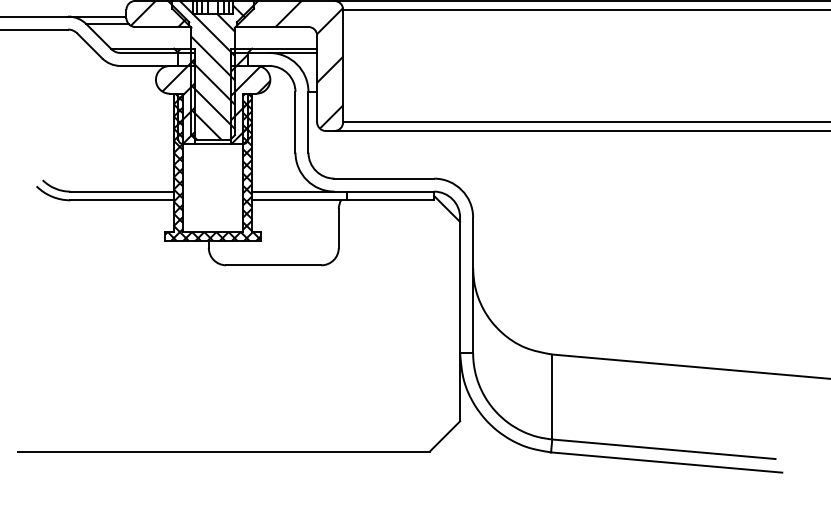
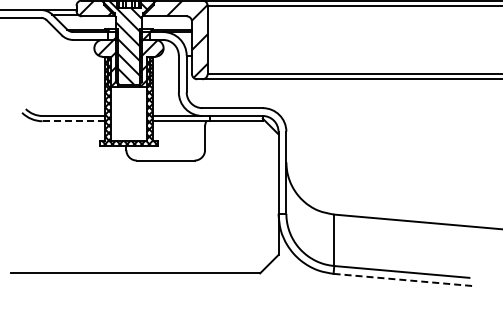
line: (121, 200) -> (73, 121), solid -> dashed
line: (668, 463) -> (404, 280), solid -> dashed

